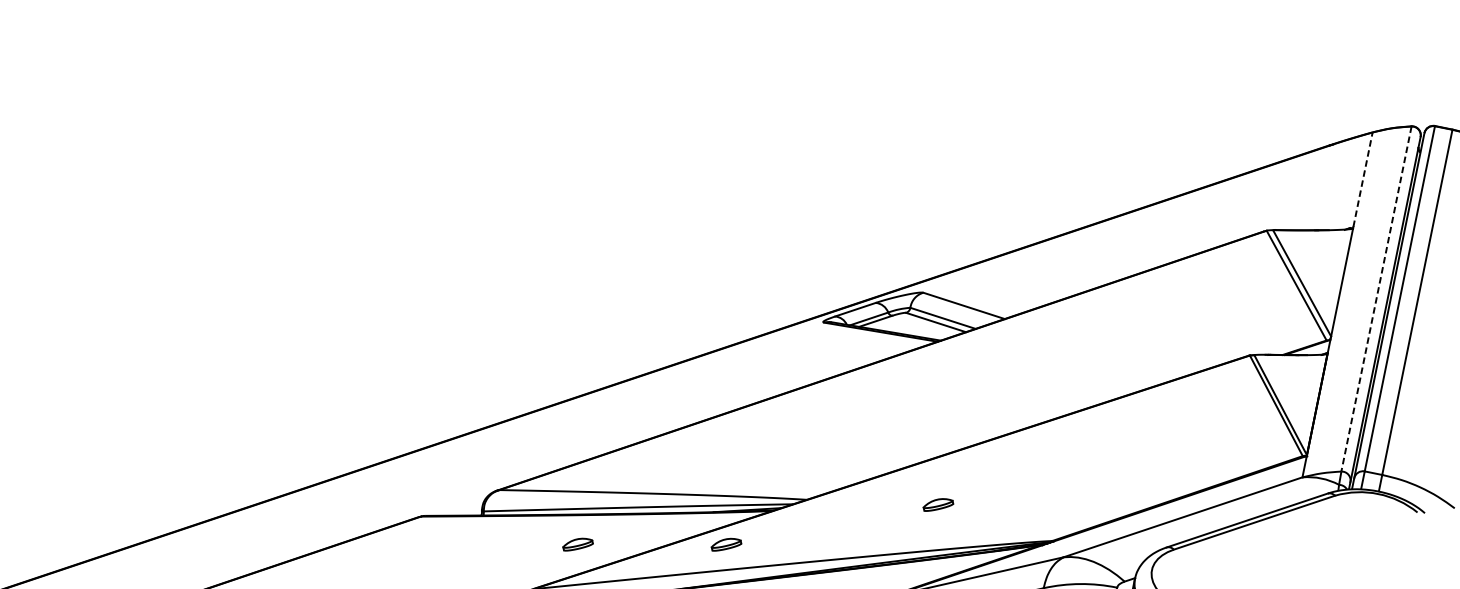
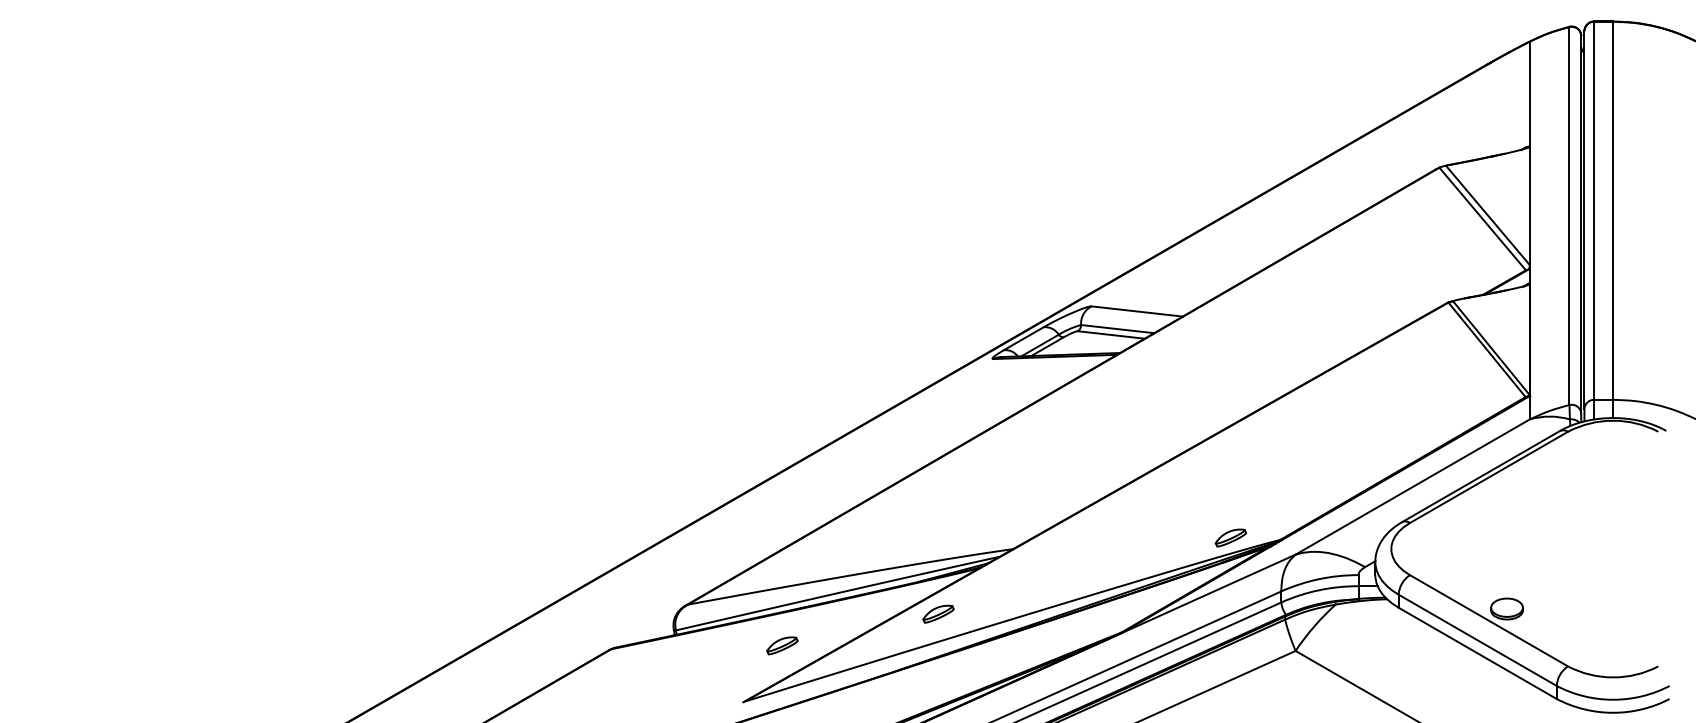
line: (1362, 179) -> (1529, 93), dashed -> solid
line: (1376, 299) -> (1569, 216), dashed -> solid
part: (938, 505) -> (1230, 537), moved

